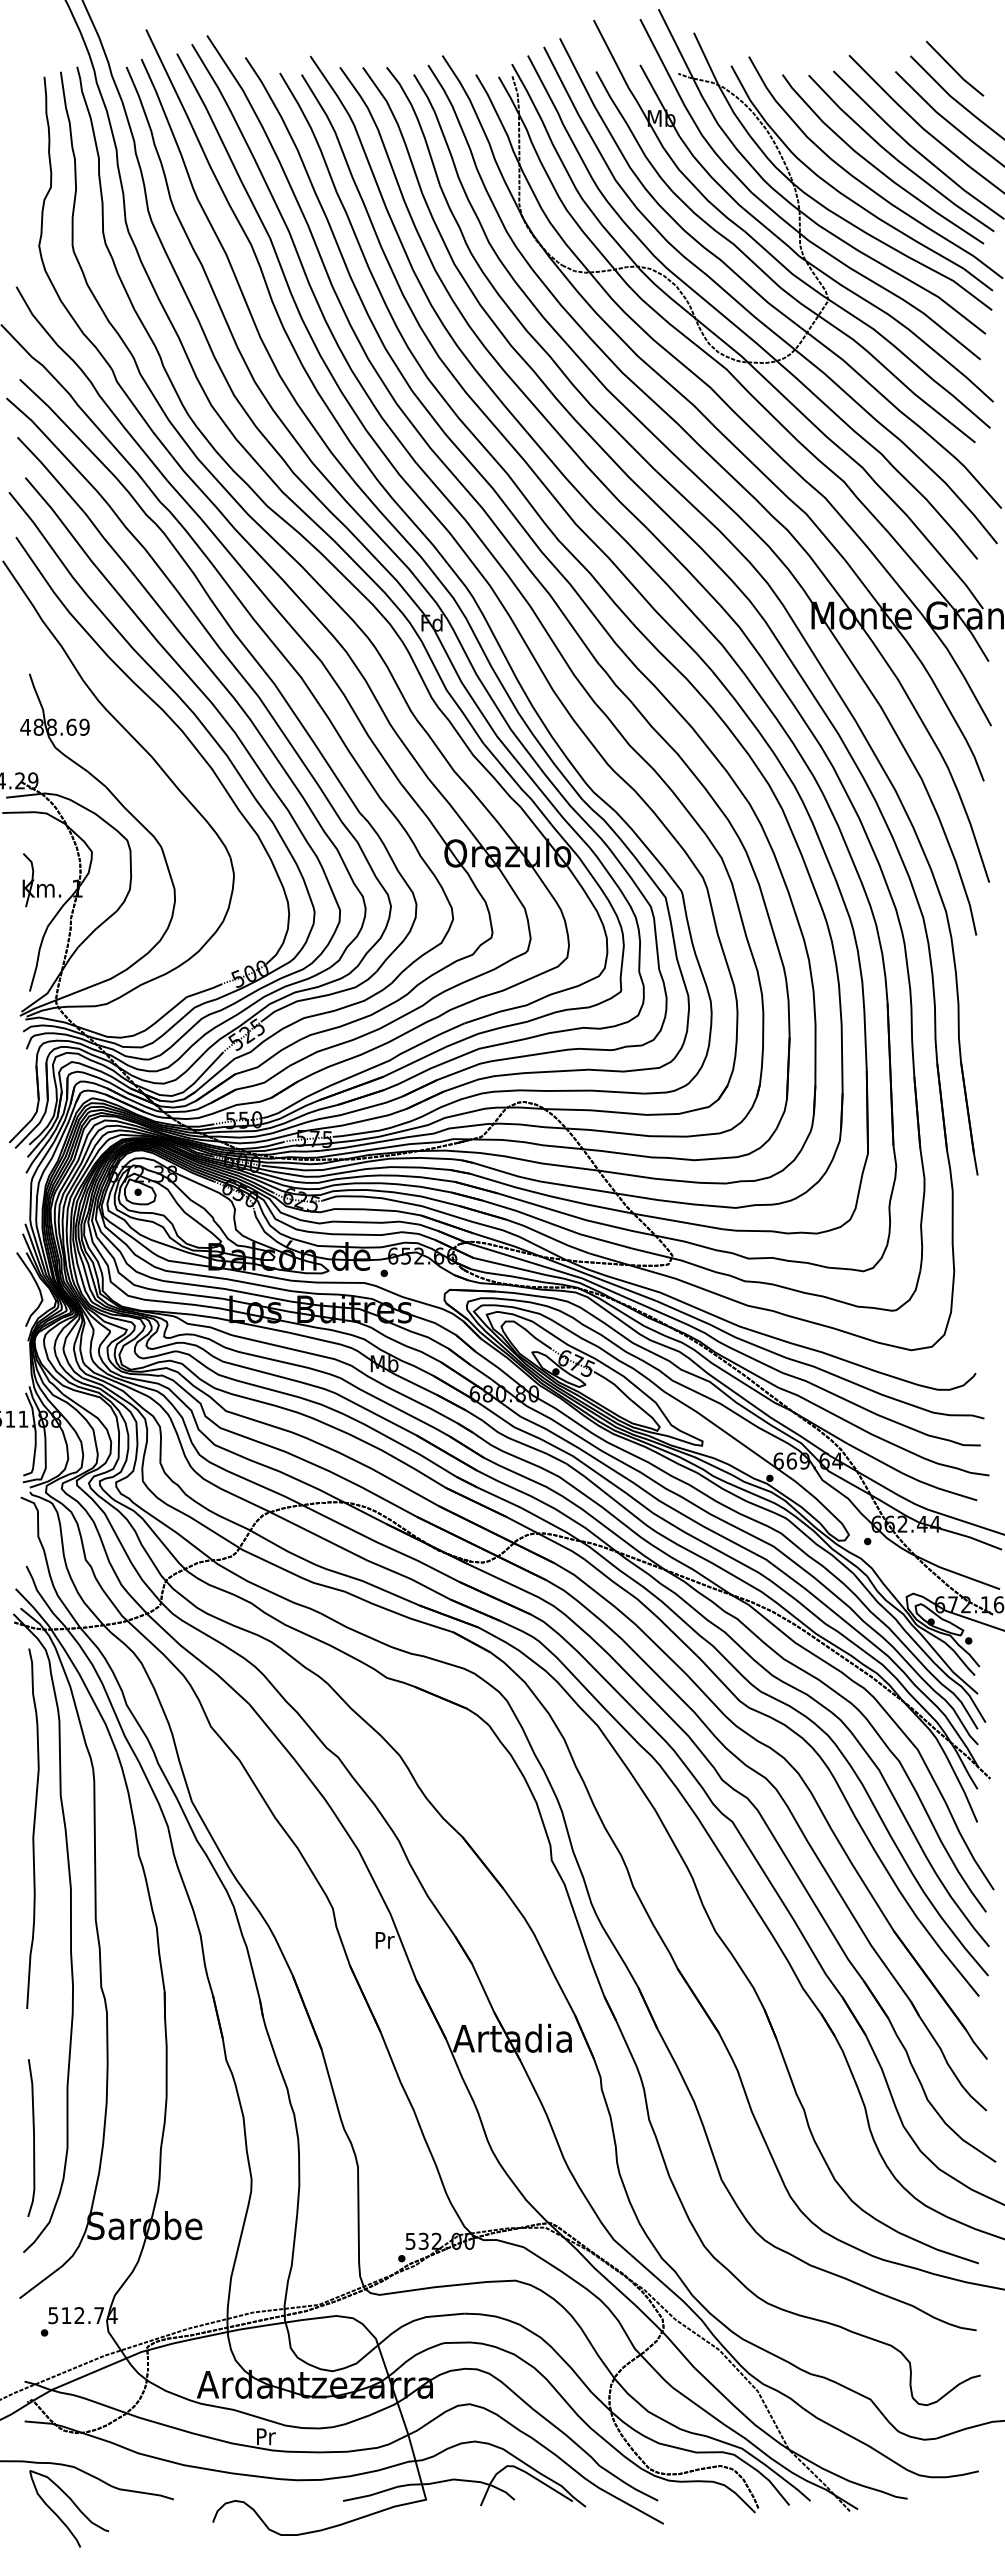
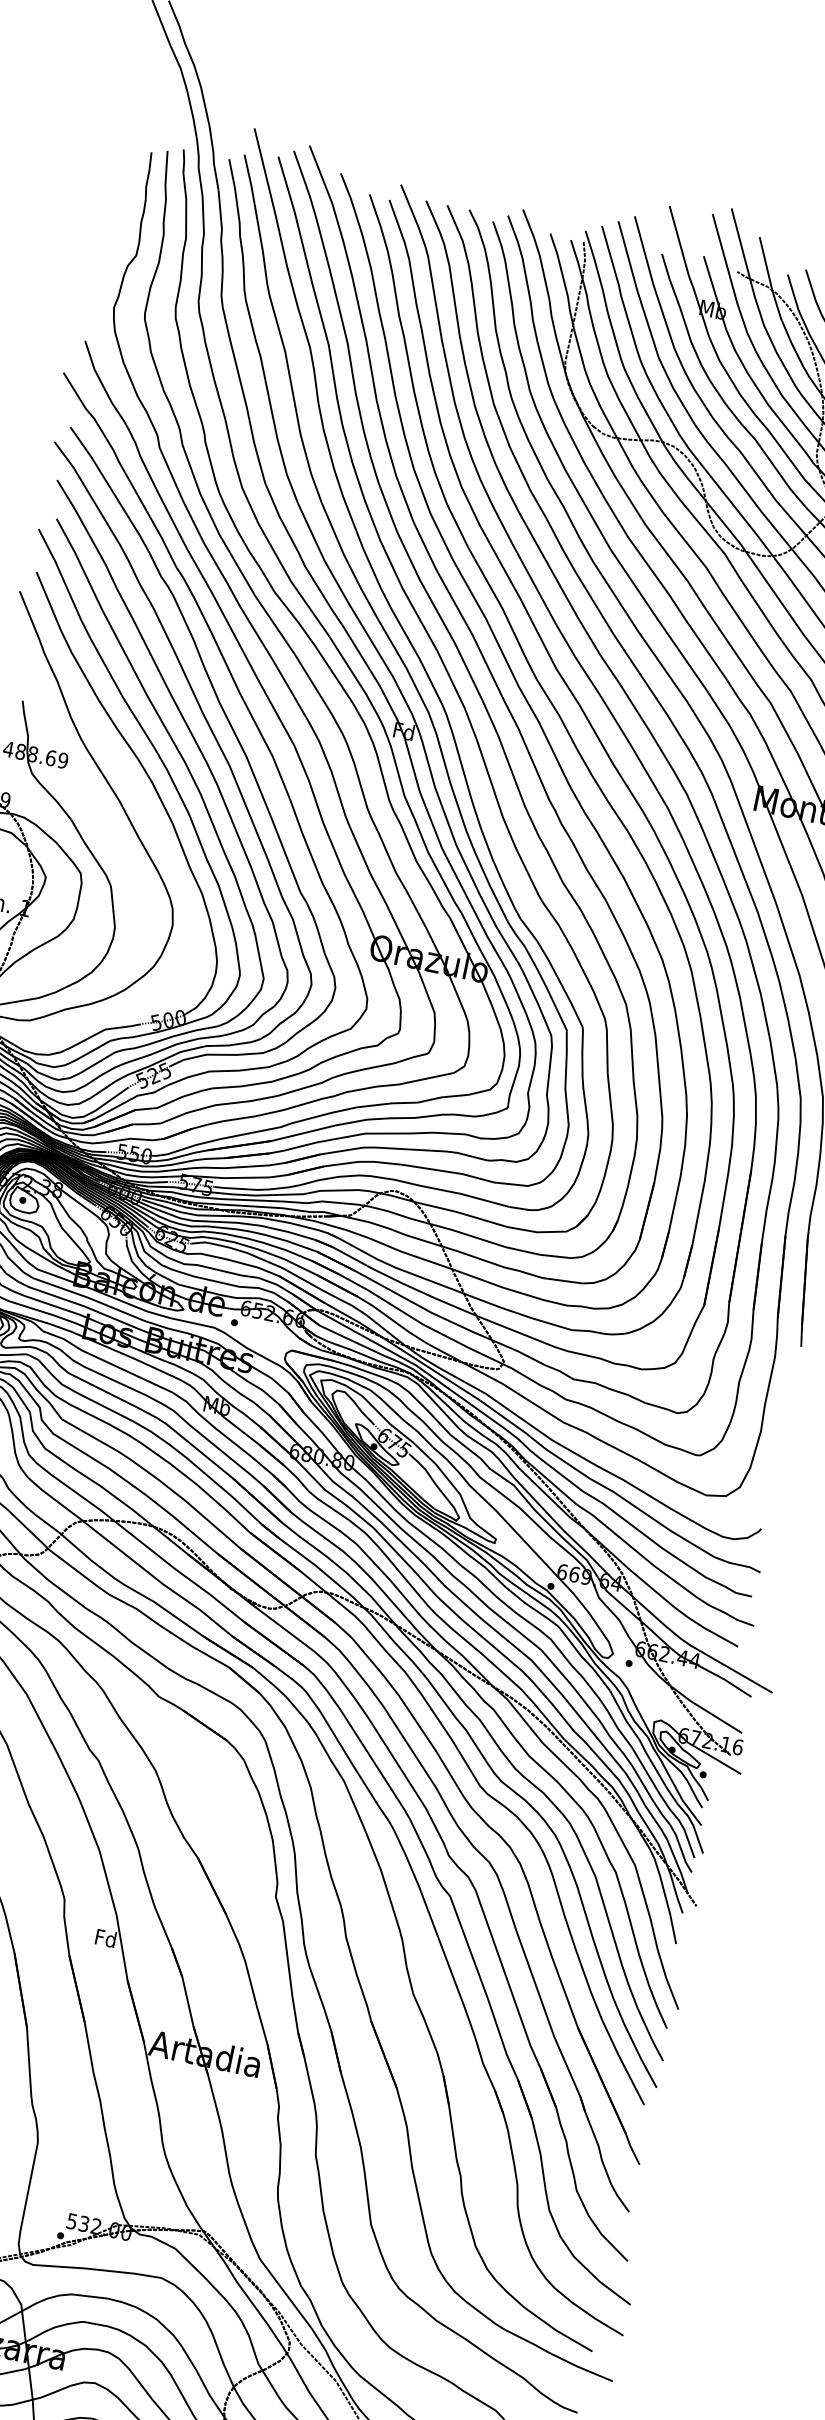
text: (383, 1939) -> (105, 1937), Pr -> Fd

